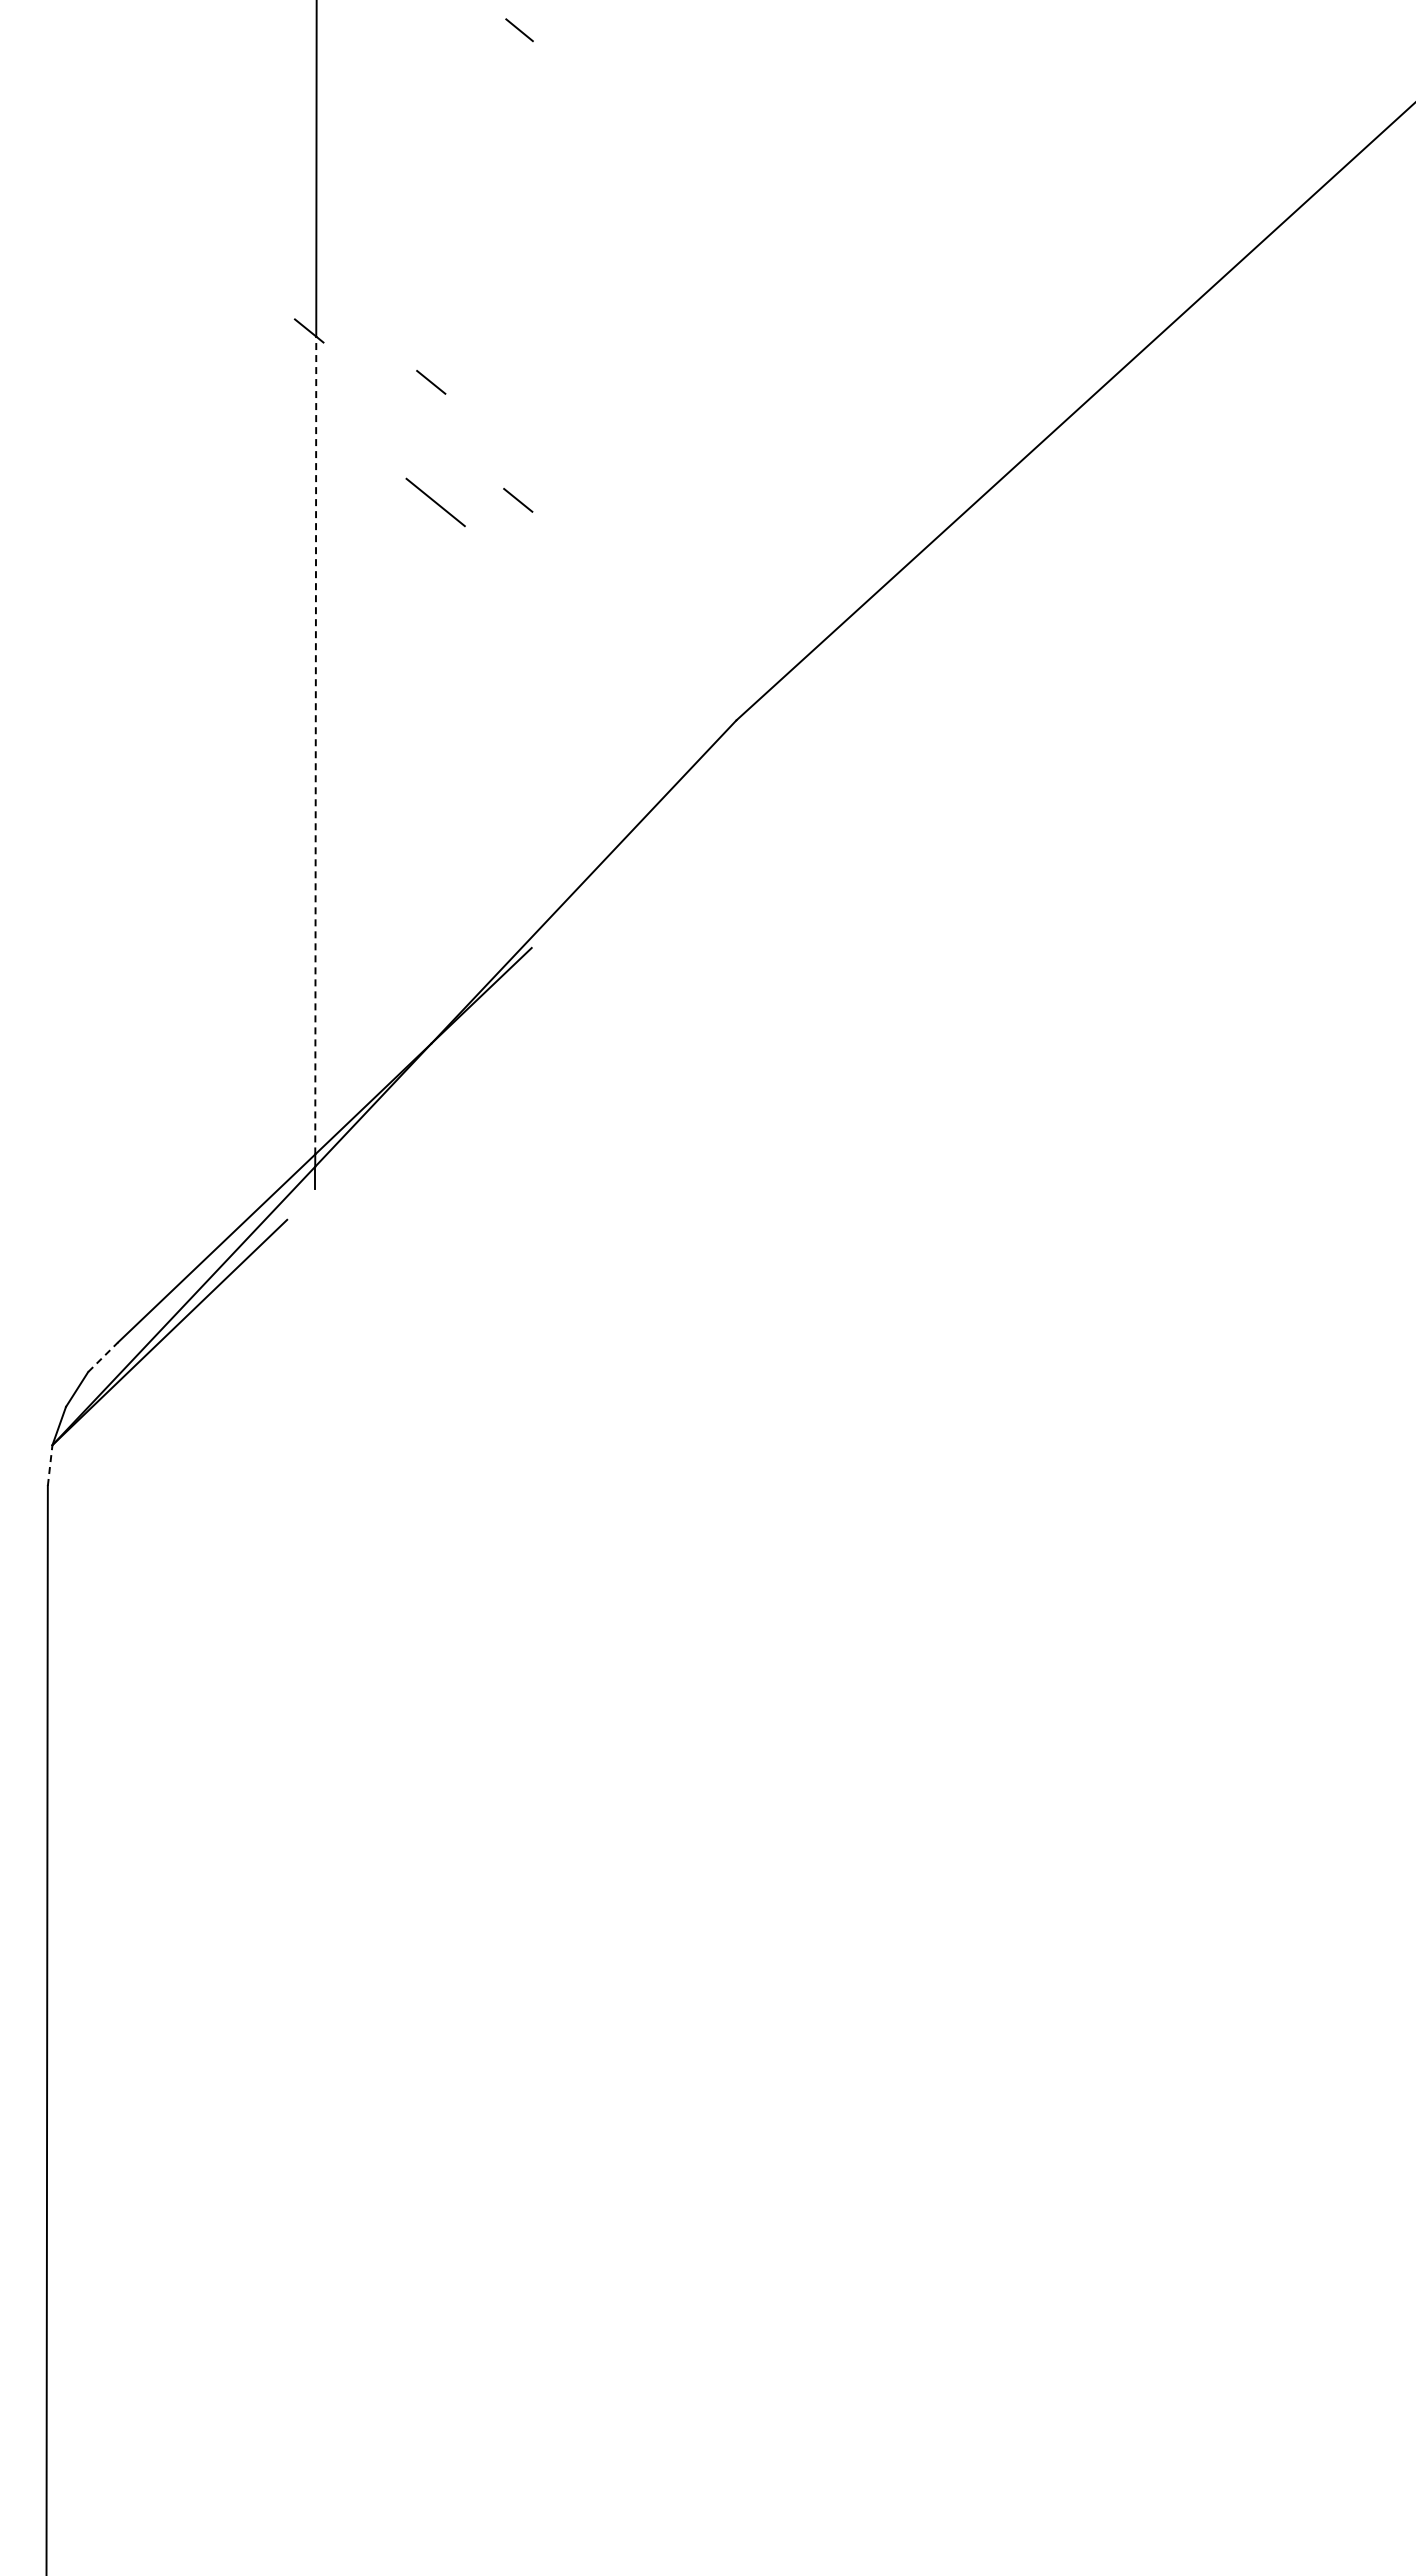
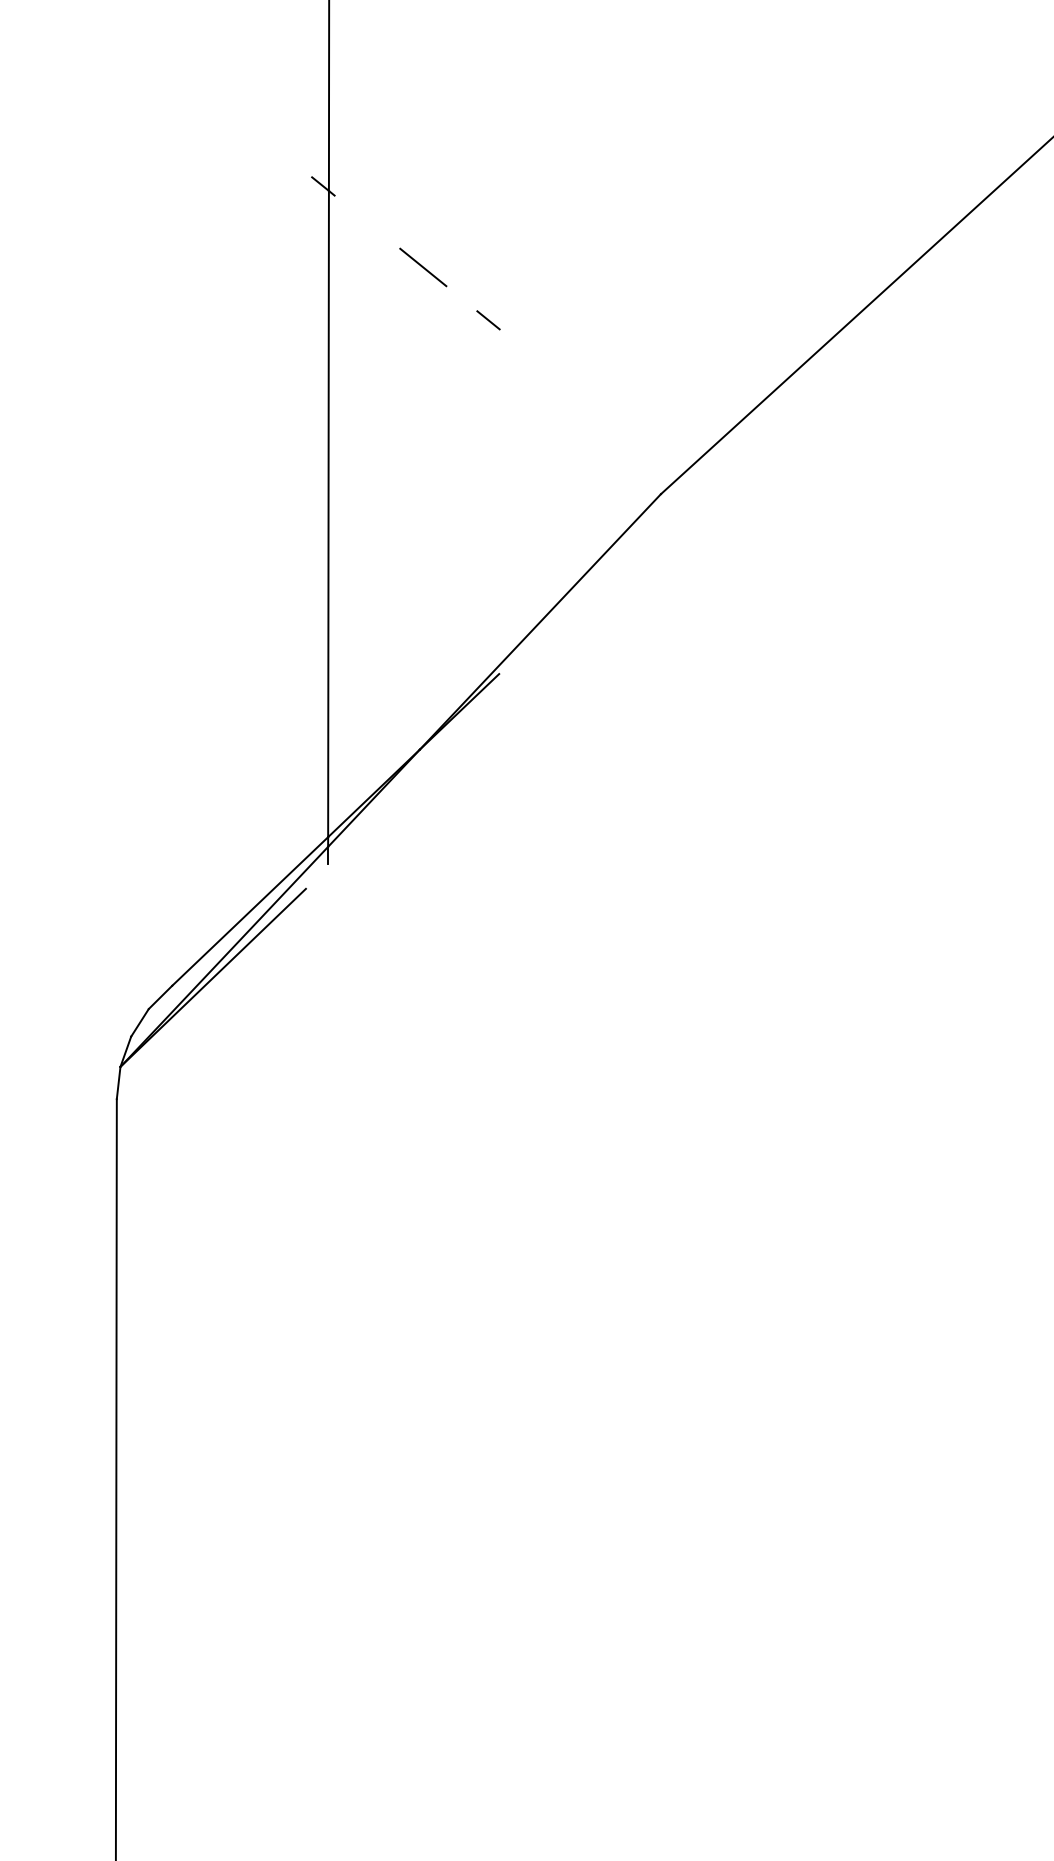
line: (431, 382) -> (419, 227), removed
line: (435, 502) -> (423, 267), moved
line: (315, 745) -> (328, 514), dashed -> solid
line: (103, 1356) -> (160, 996), dashed -> solid
line: (50, 1465) -> (118, 1082), dashed -> solid

